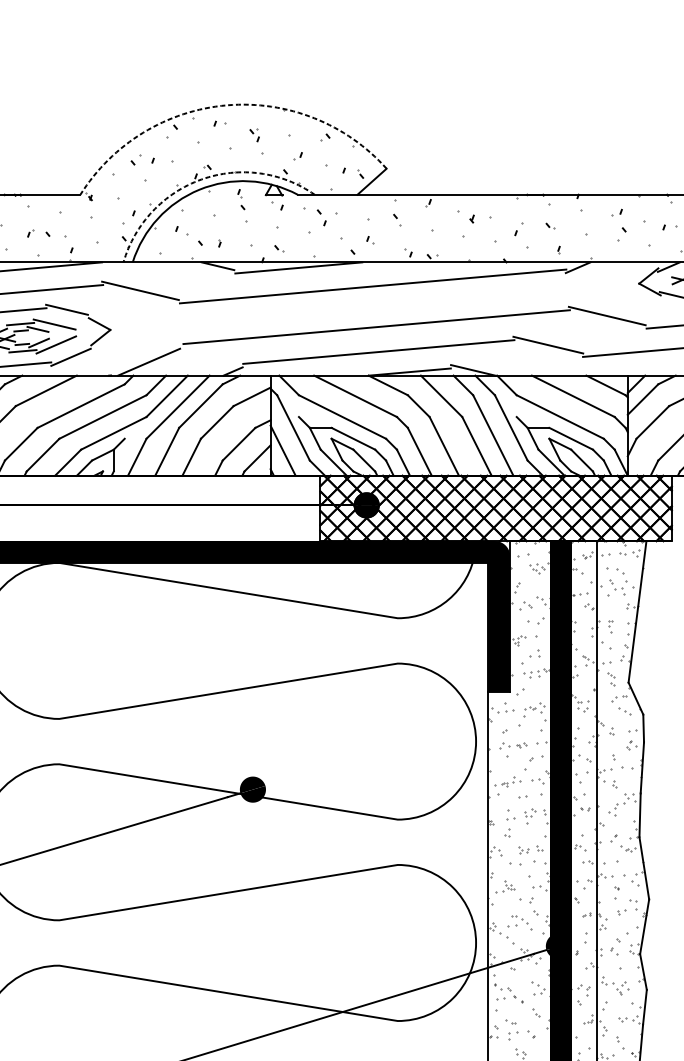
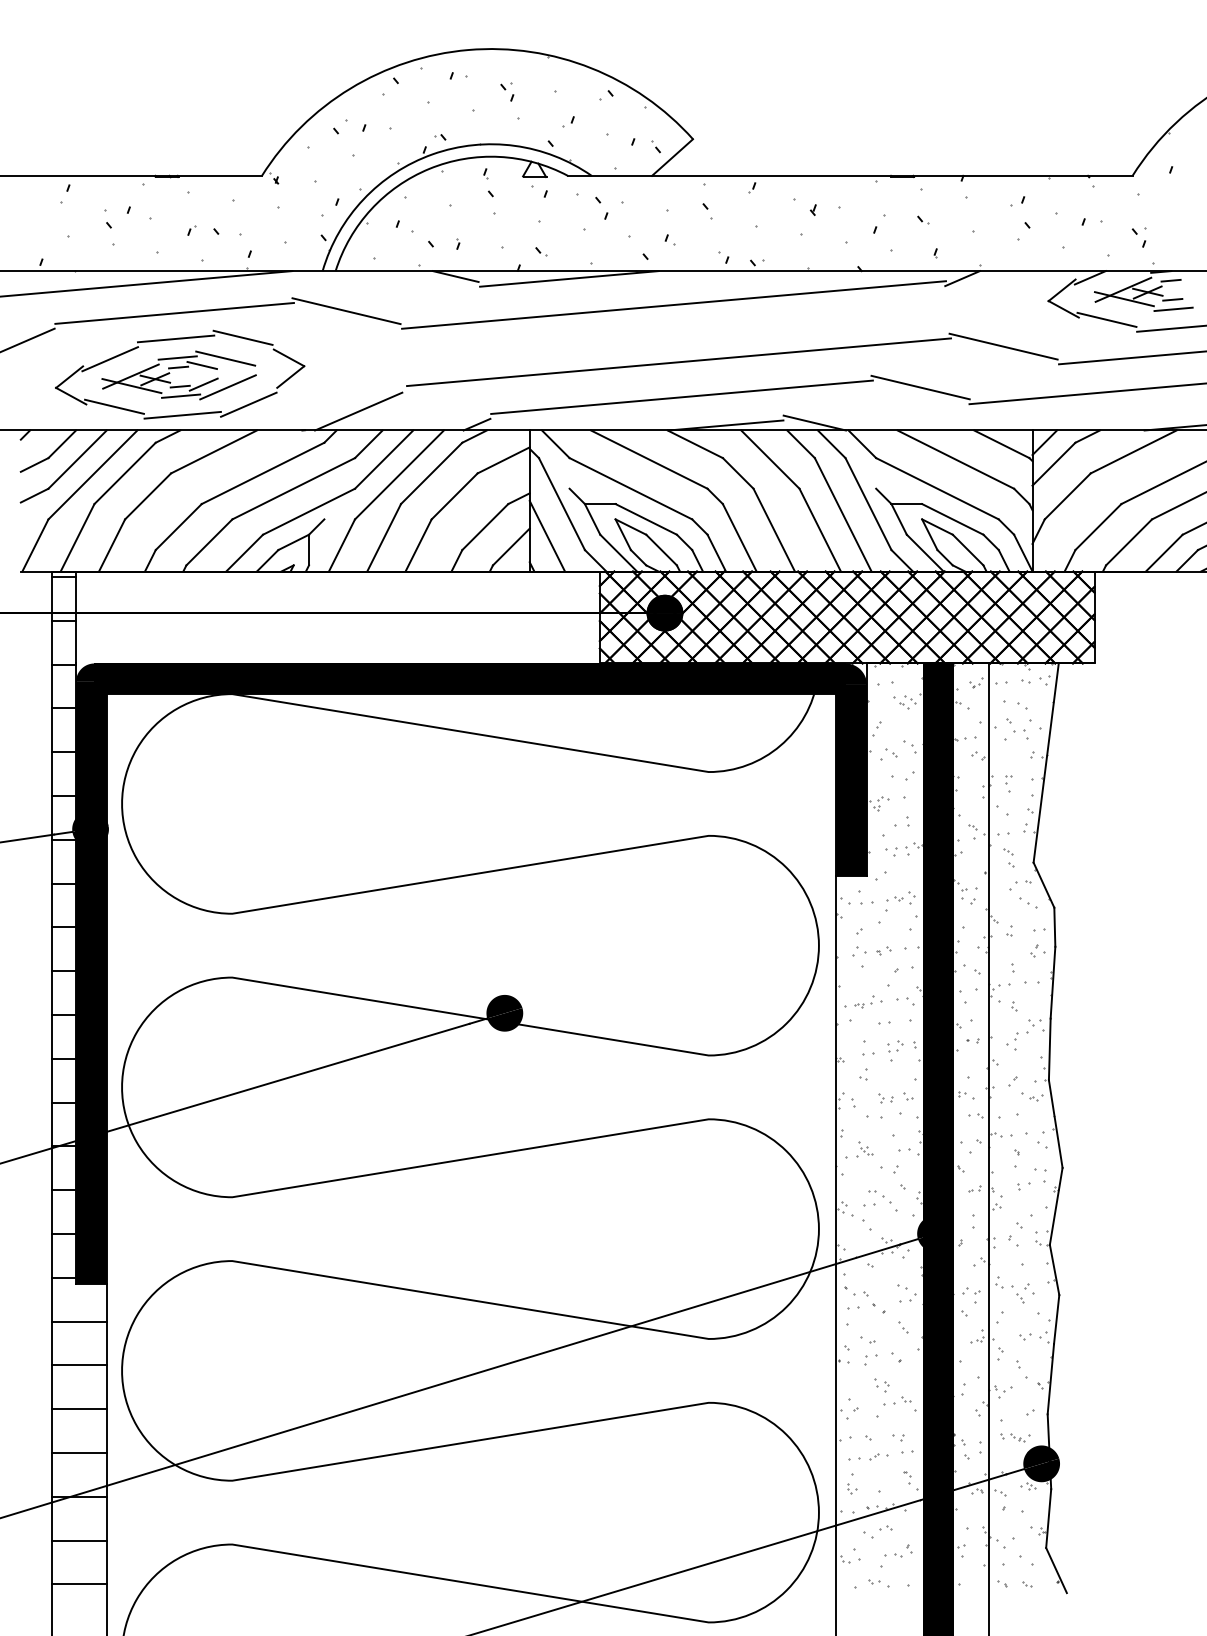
arc: (227, 105) -> (468, 50), dashed -> solid
arc: (201, 179) -> (432, 154), dashed -> solid

